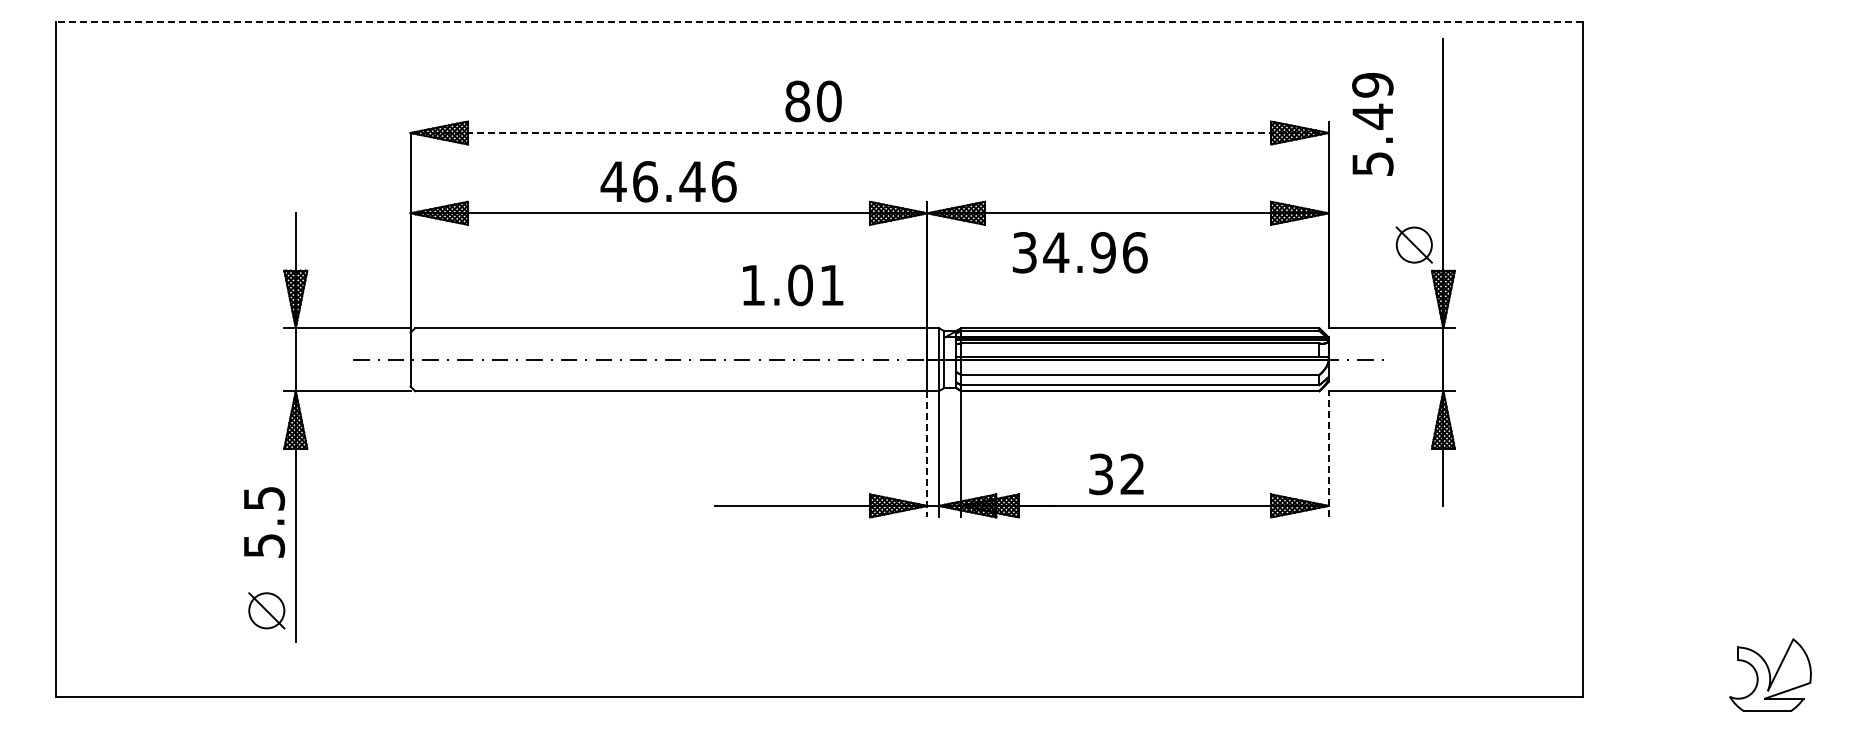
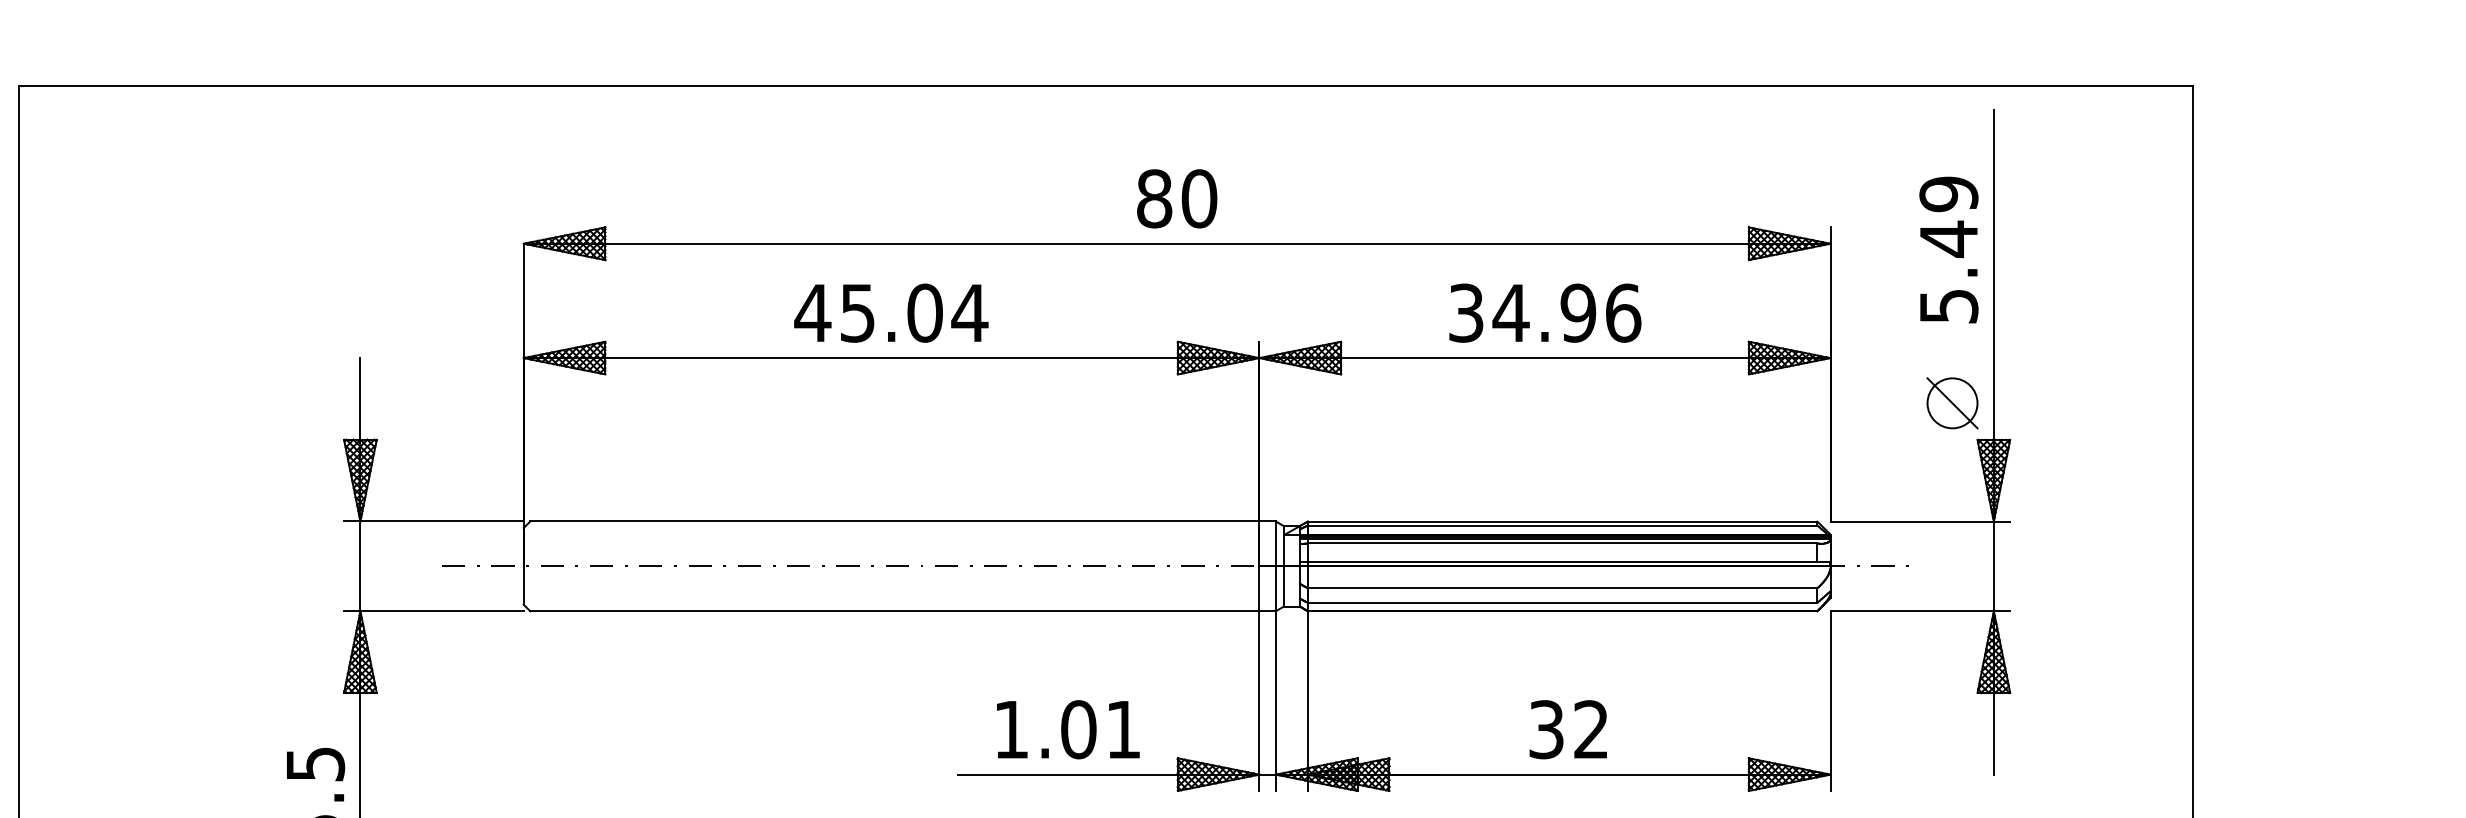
line: (819, 21) -> (1105, 85), dashed -> solid
text: (813, 101) -> (1176, 198), moved
text: (1372, 124) -> (1948, 250), moved
line: (870, 133) -> (1178, 244), dashed -> solid
text: (685, 181) -> (915, 312), 46.46 -> 45.04
text: (1080, 252) -> (1545, 312), moved
text: (793, 285) -> (1068, 729), moved
line: (1328, 453) -> (1830, 699), dashed -> solid
line: (927, 454) -> (1259, 701), dashed -> solid
text: (1116, 474) -> (1568, 729), moved

